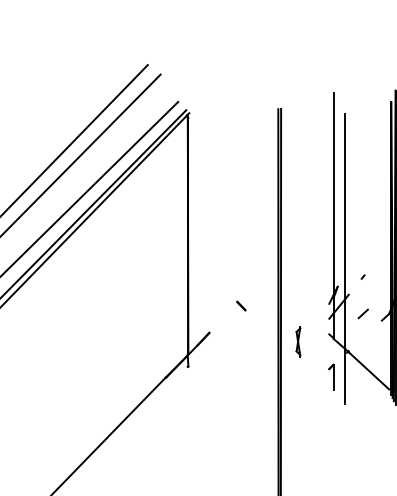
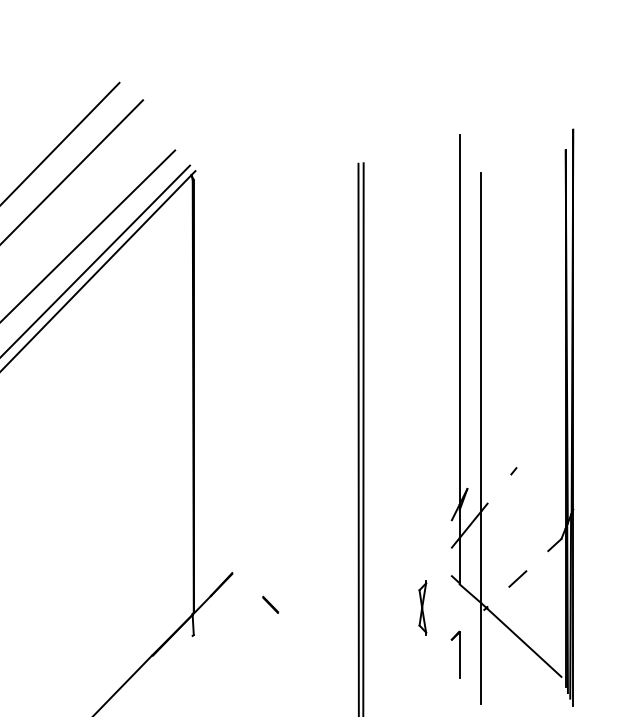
line: (241, 305) -> (270, 603), moved
line: (362, 313) -> (516, 578), moved
part: (298, 341) -> (422, 607), moved

